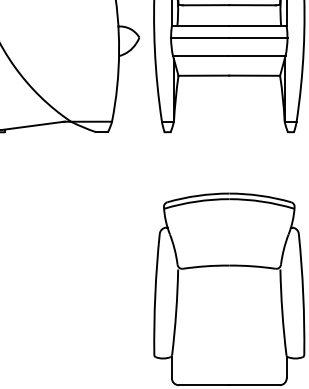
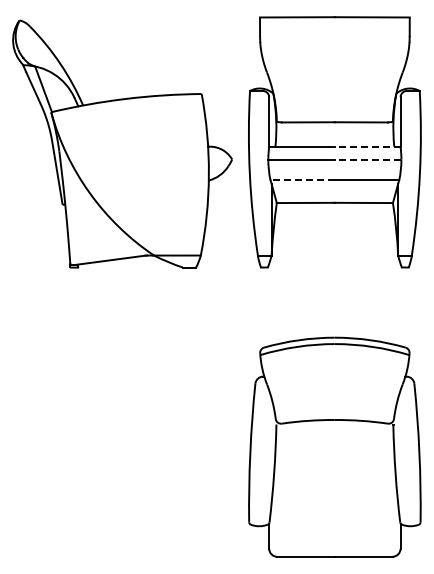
line: (257, 26) -> (367, 146), solid -> dashed
line: (257, 37) -> (367, 159), solid -> dashed
line: (200, 56) -> (302, 180), solid -> dashed

